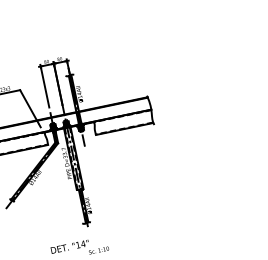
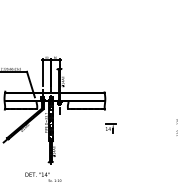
part: (168, 151) -> (110, 128), added

